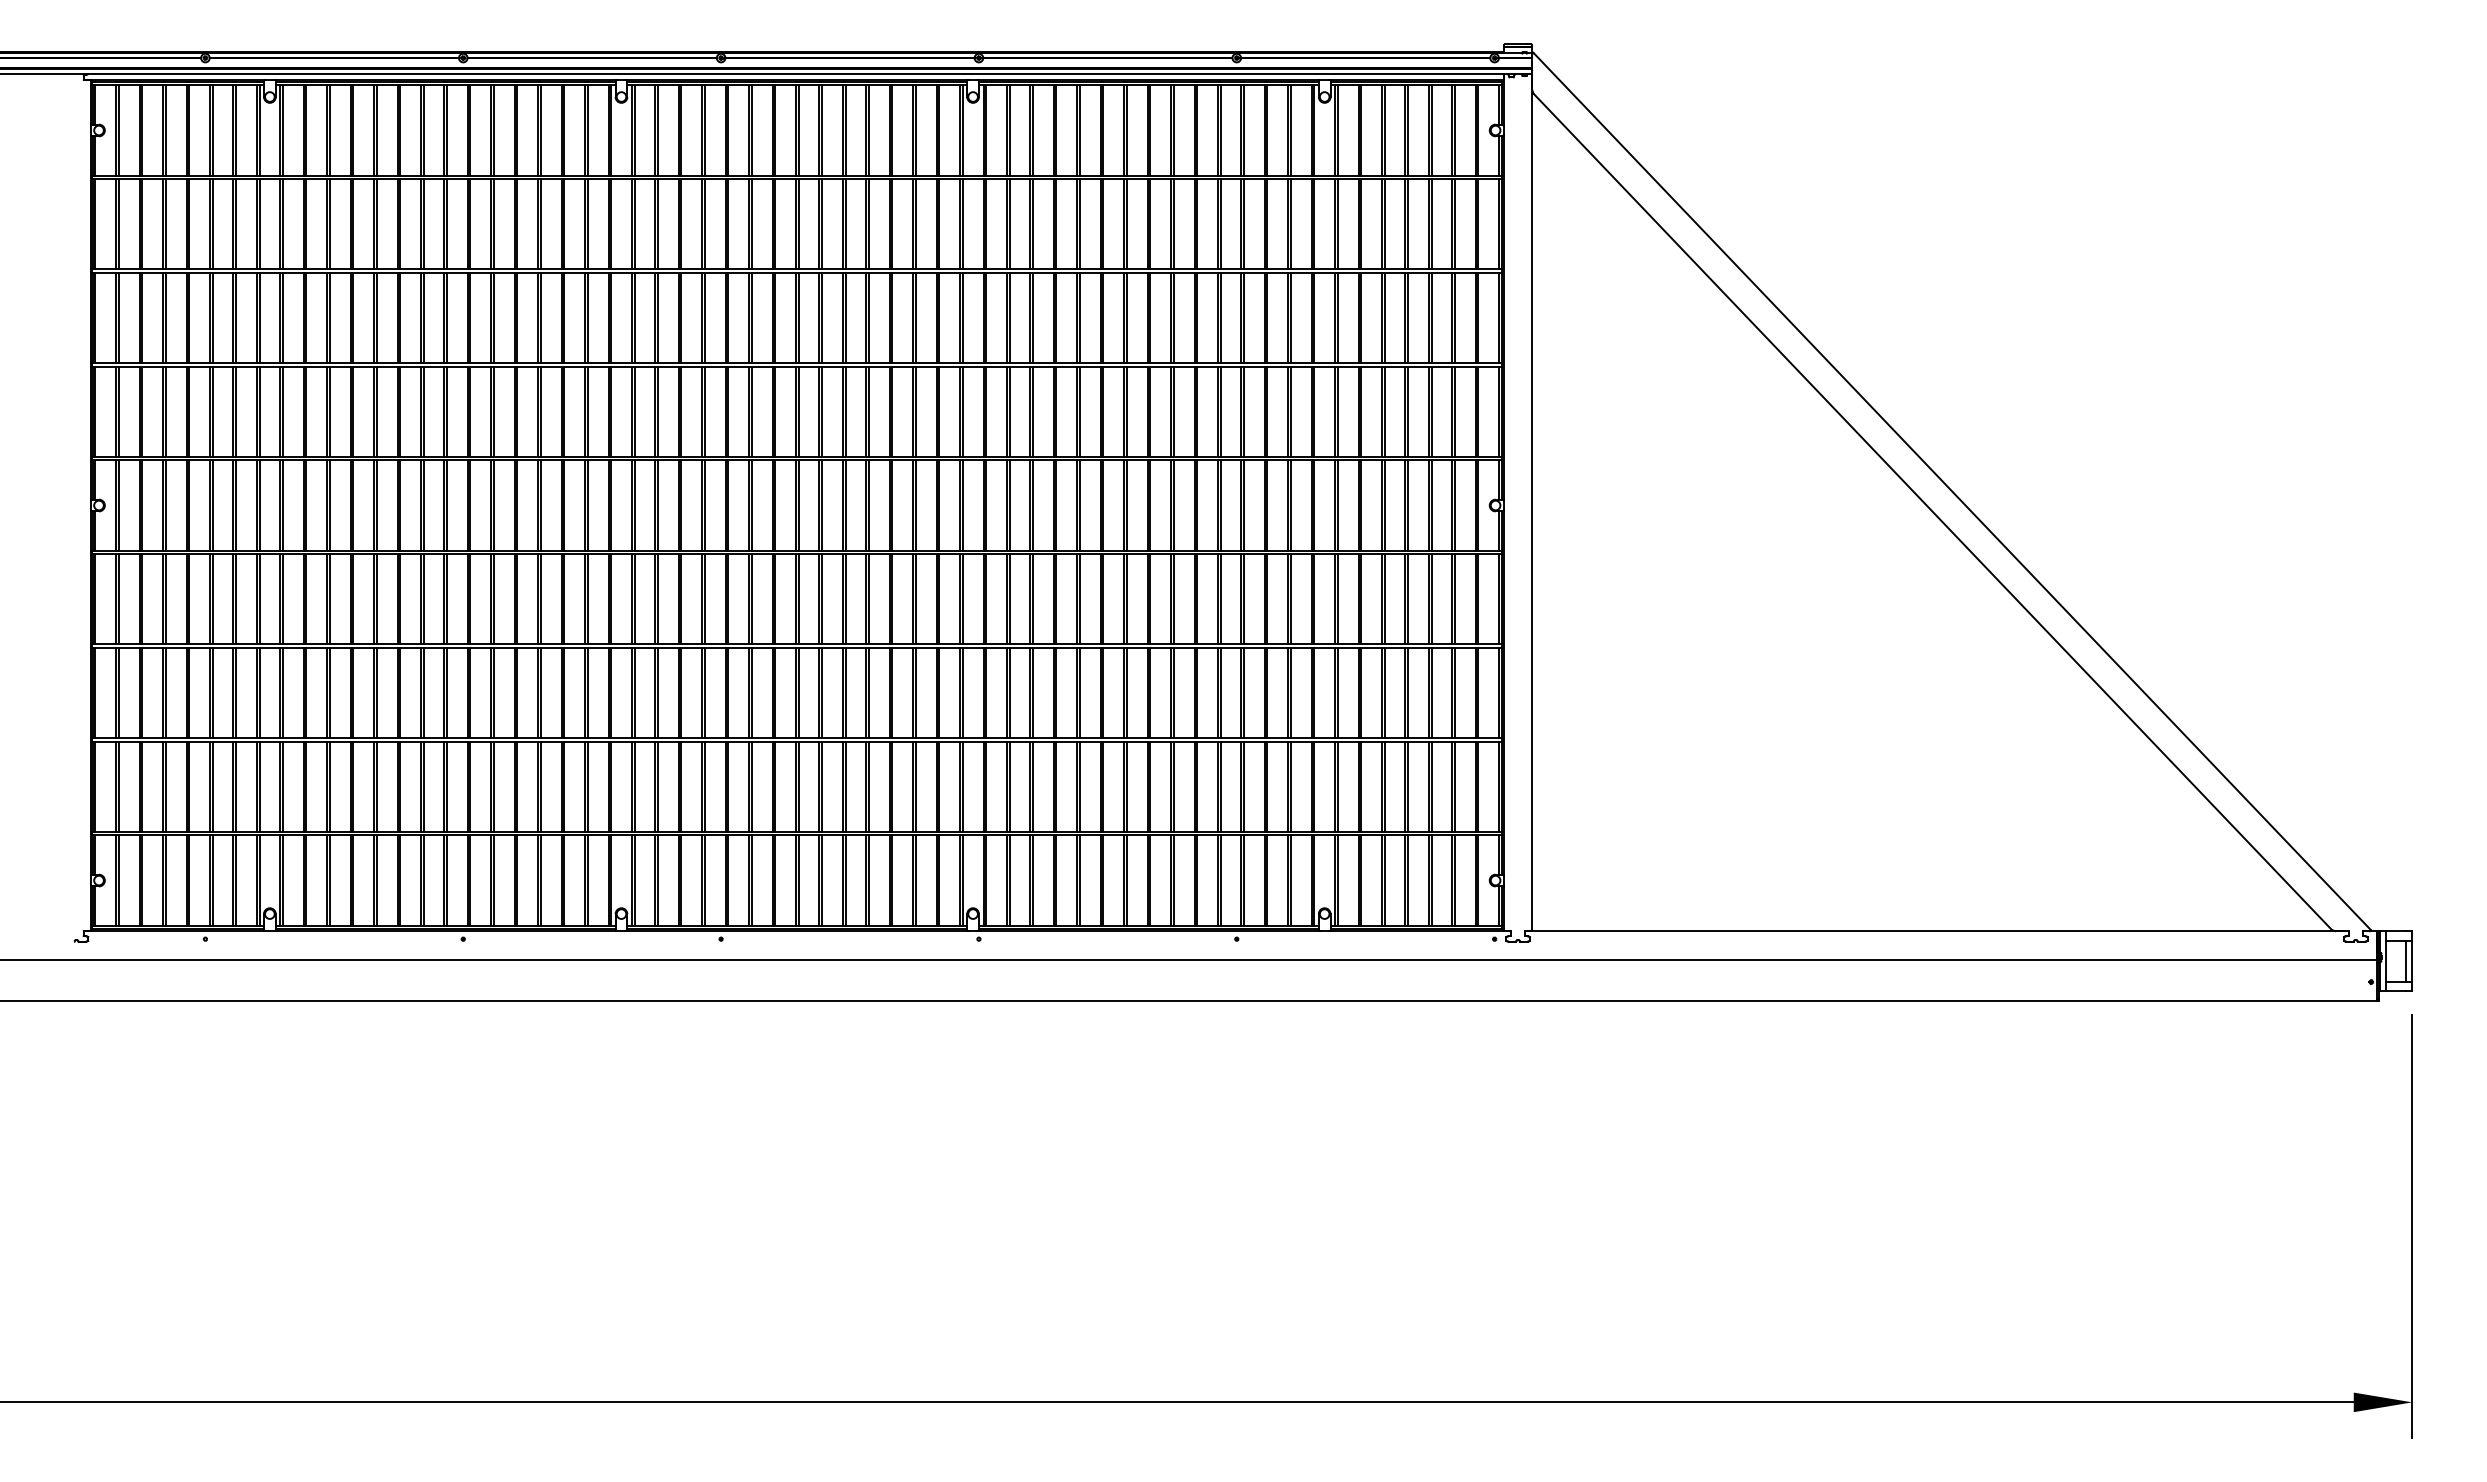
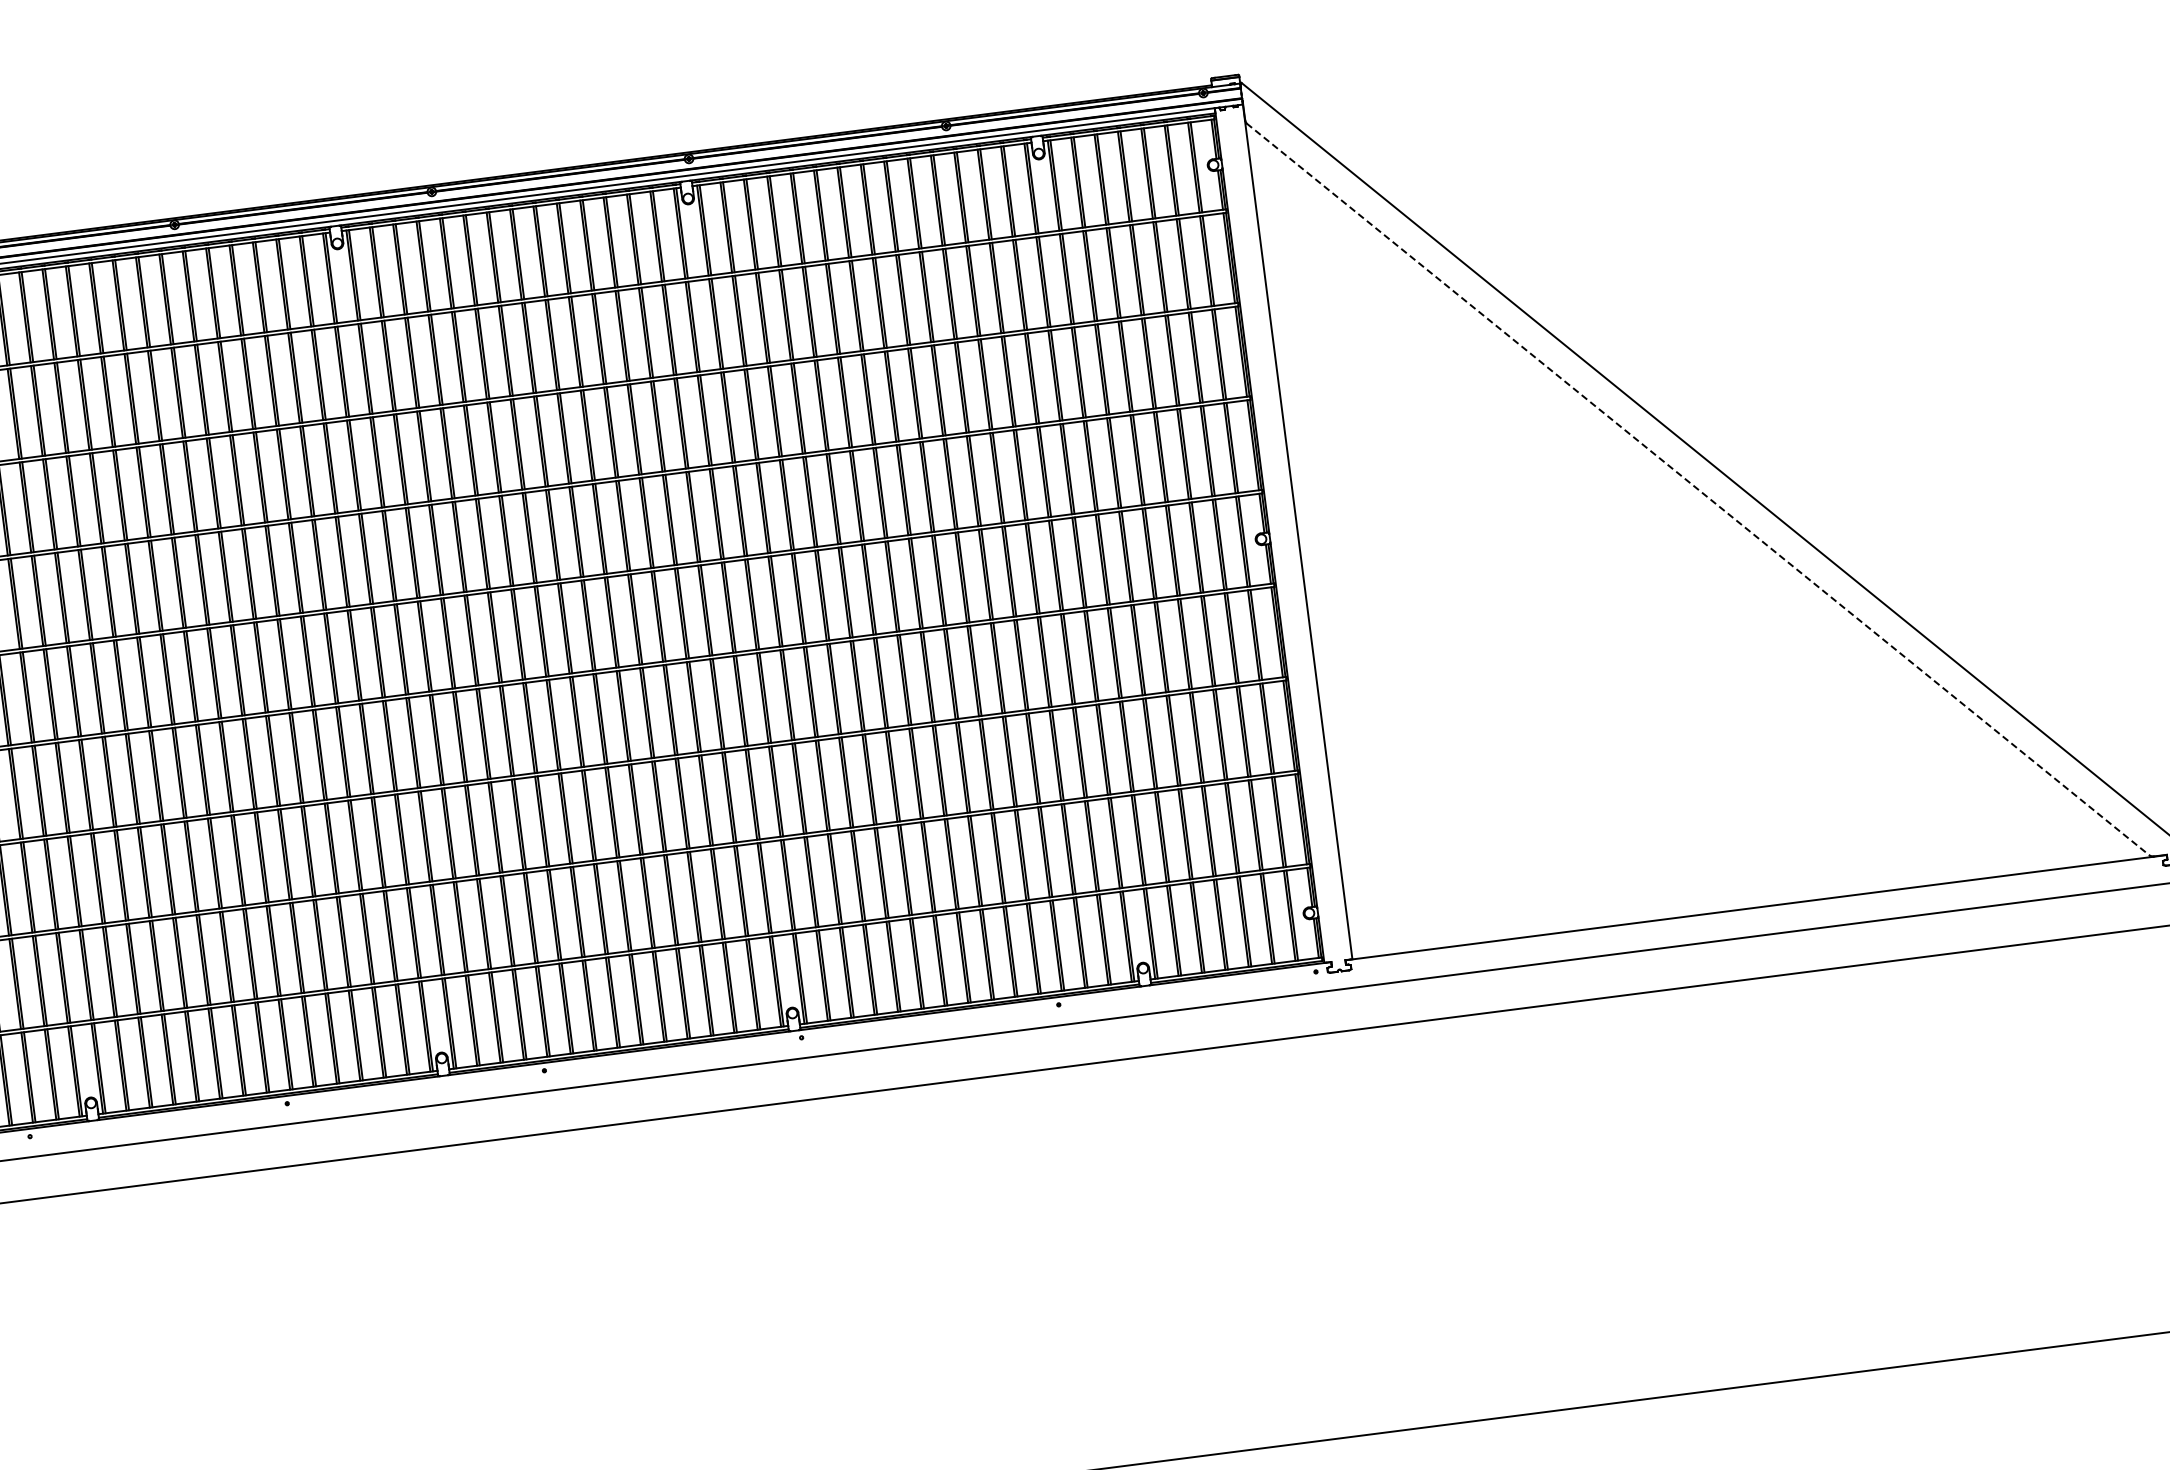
line: (1933, 512) -> (1699, 490), solid -> dashed

